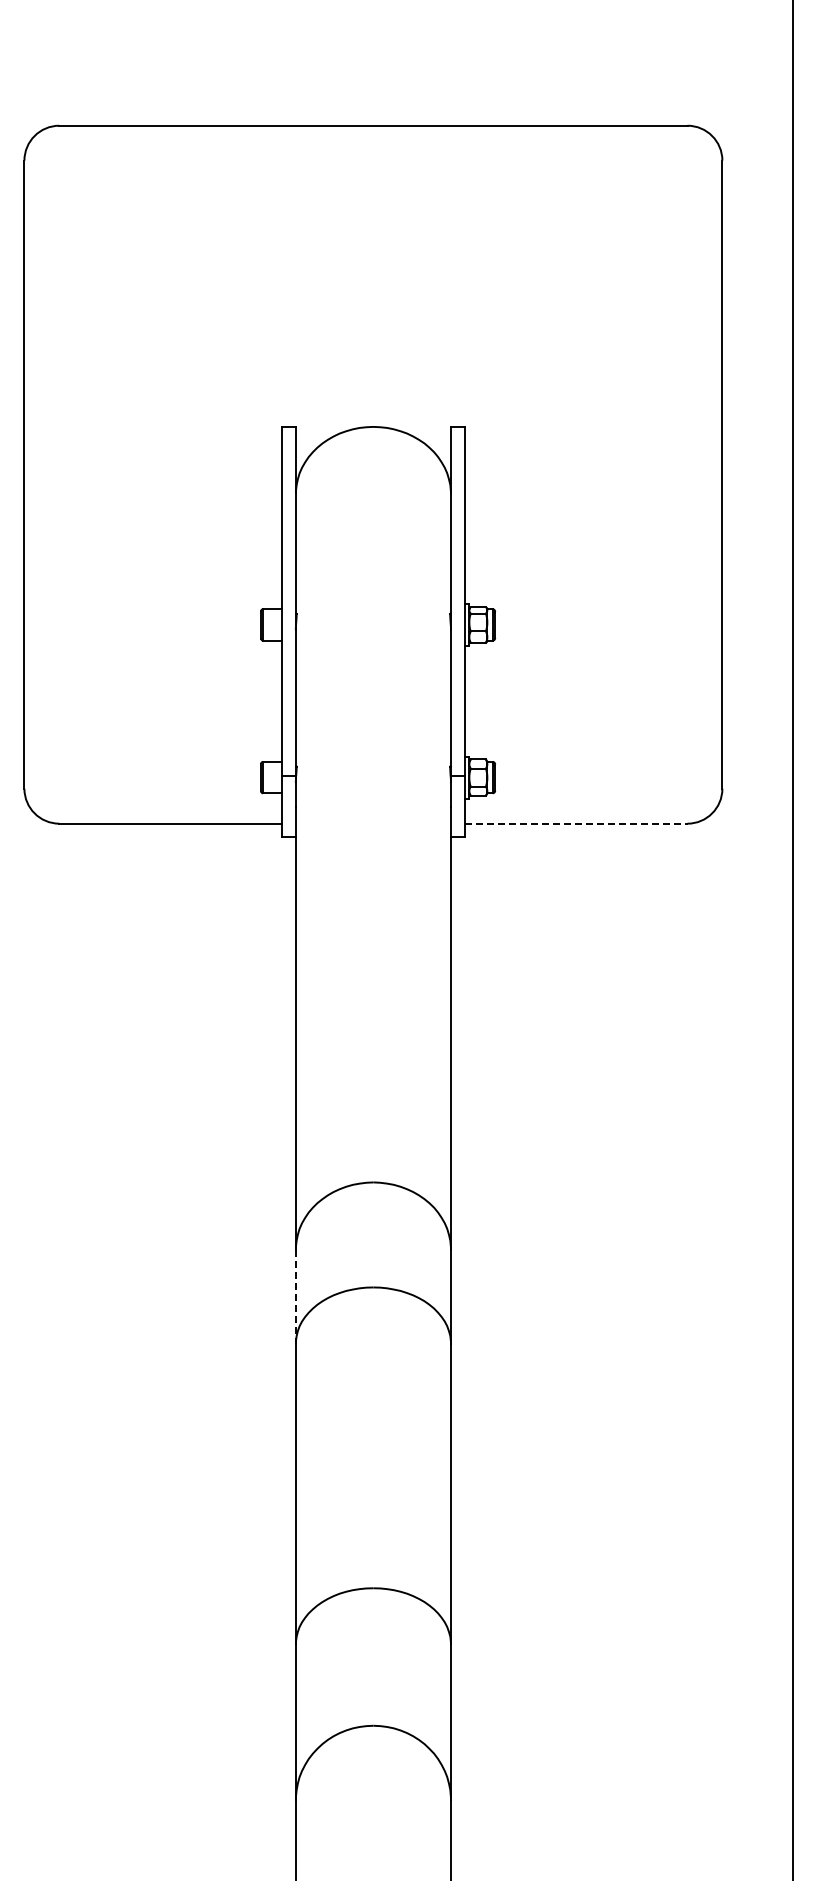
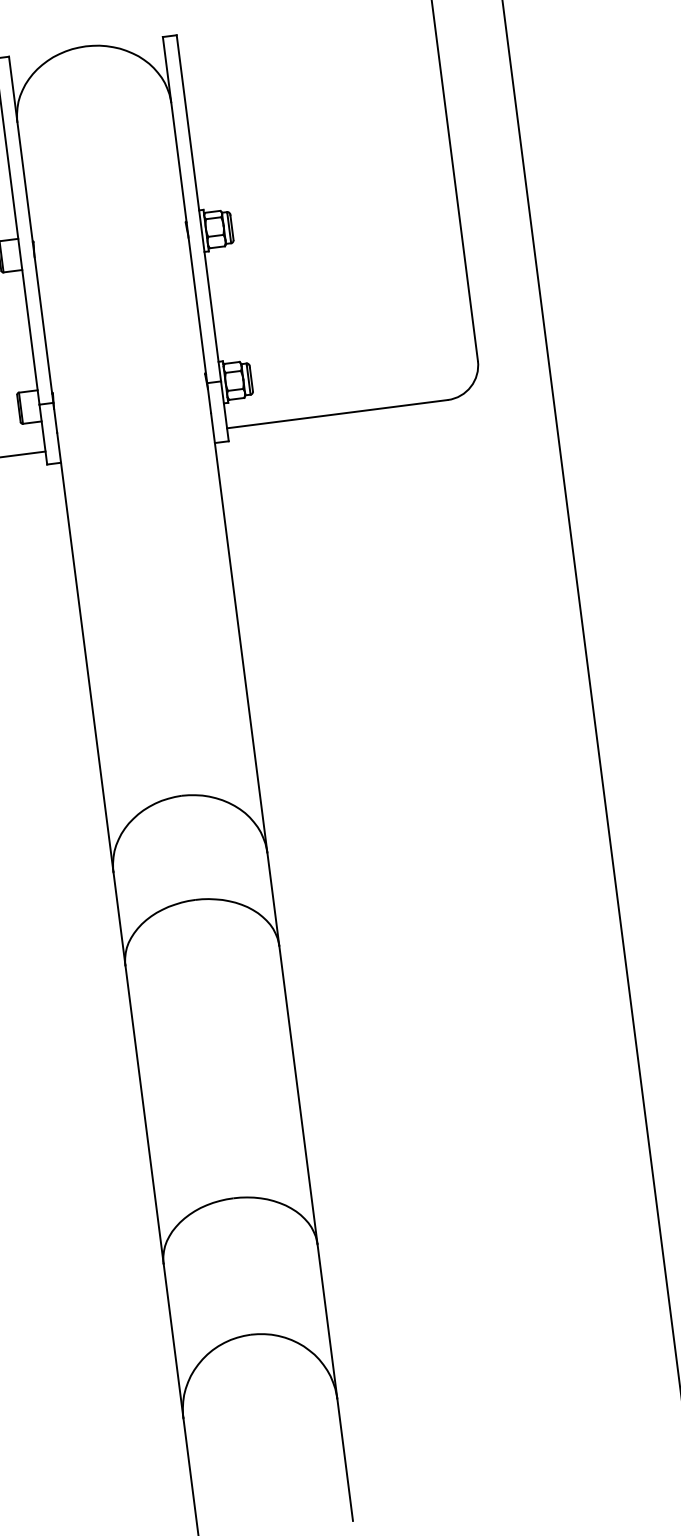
line: (576, 823) -> (337, 413), dashed -> solid
line: (295, 1297) -> (119, 919), dashed -> solid

